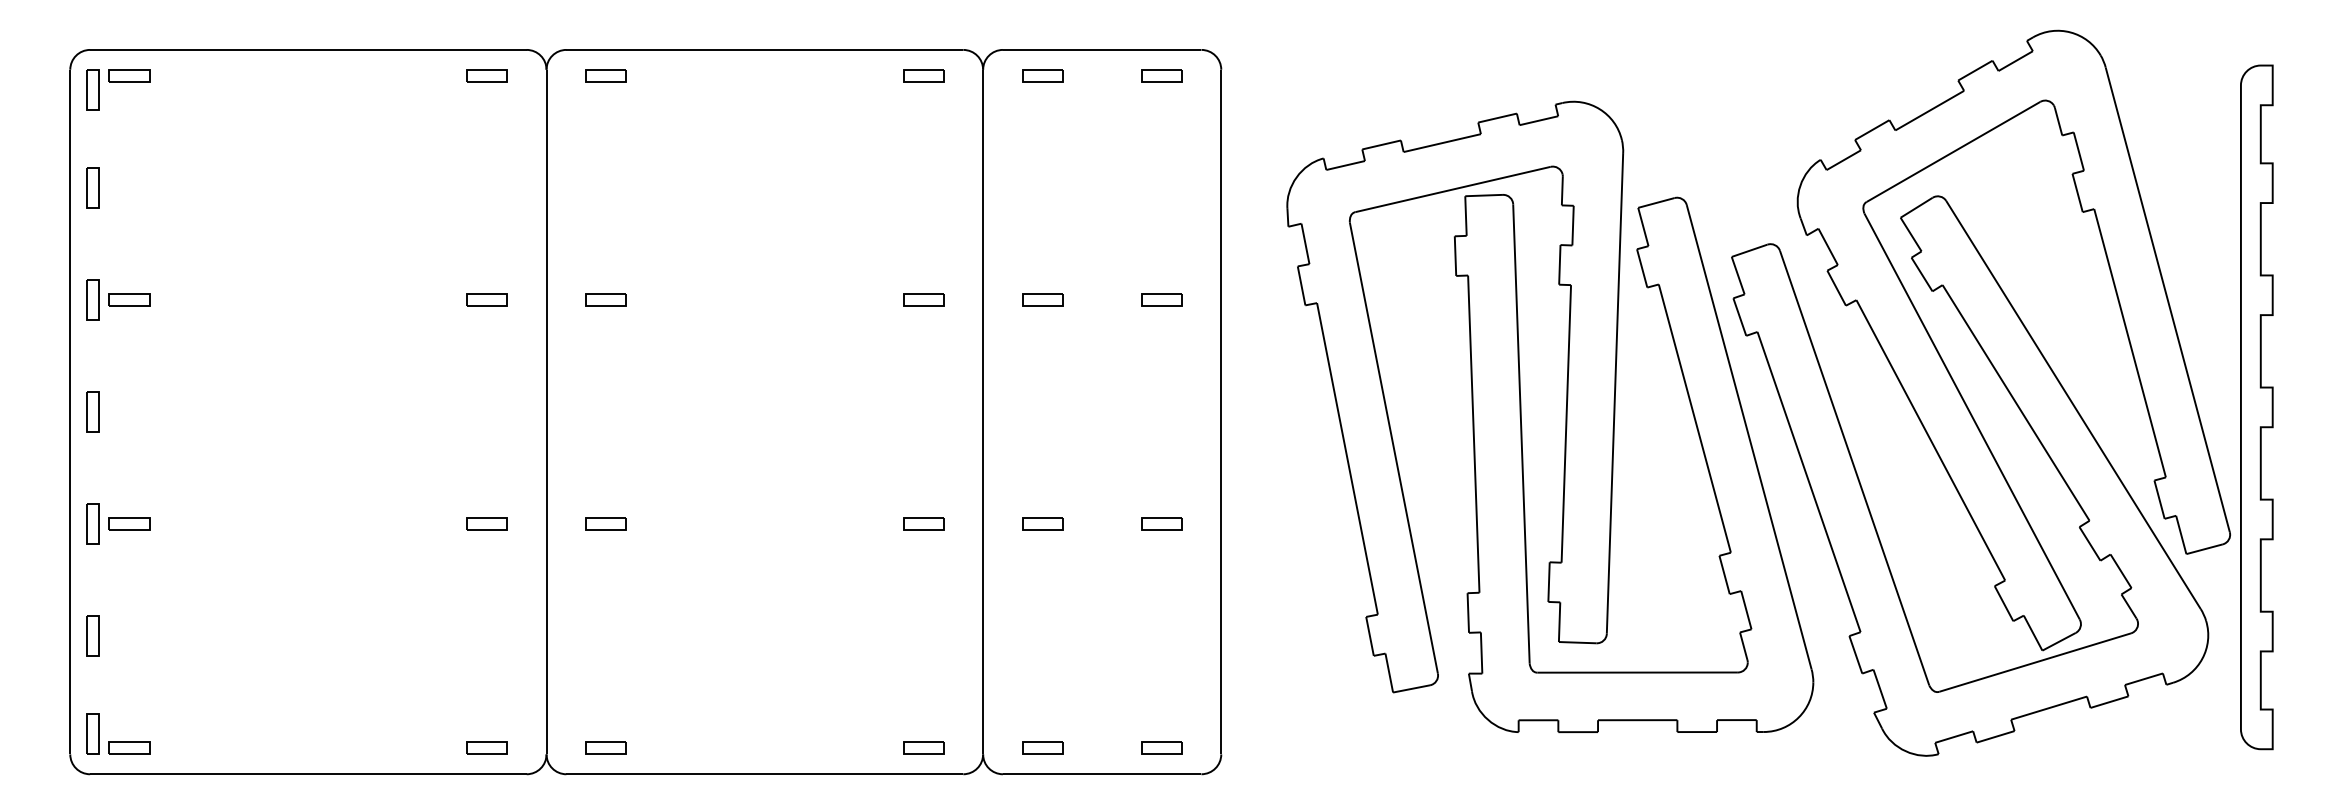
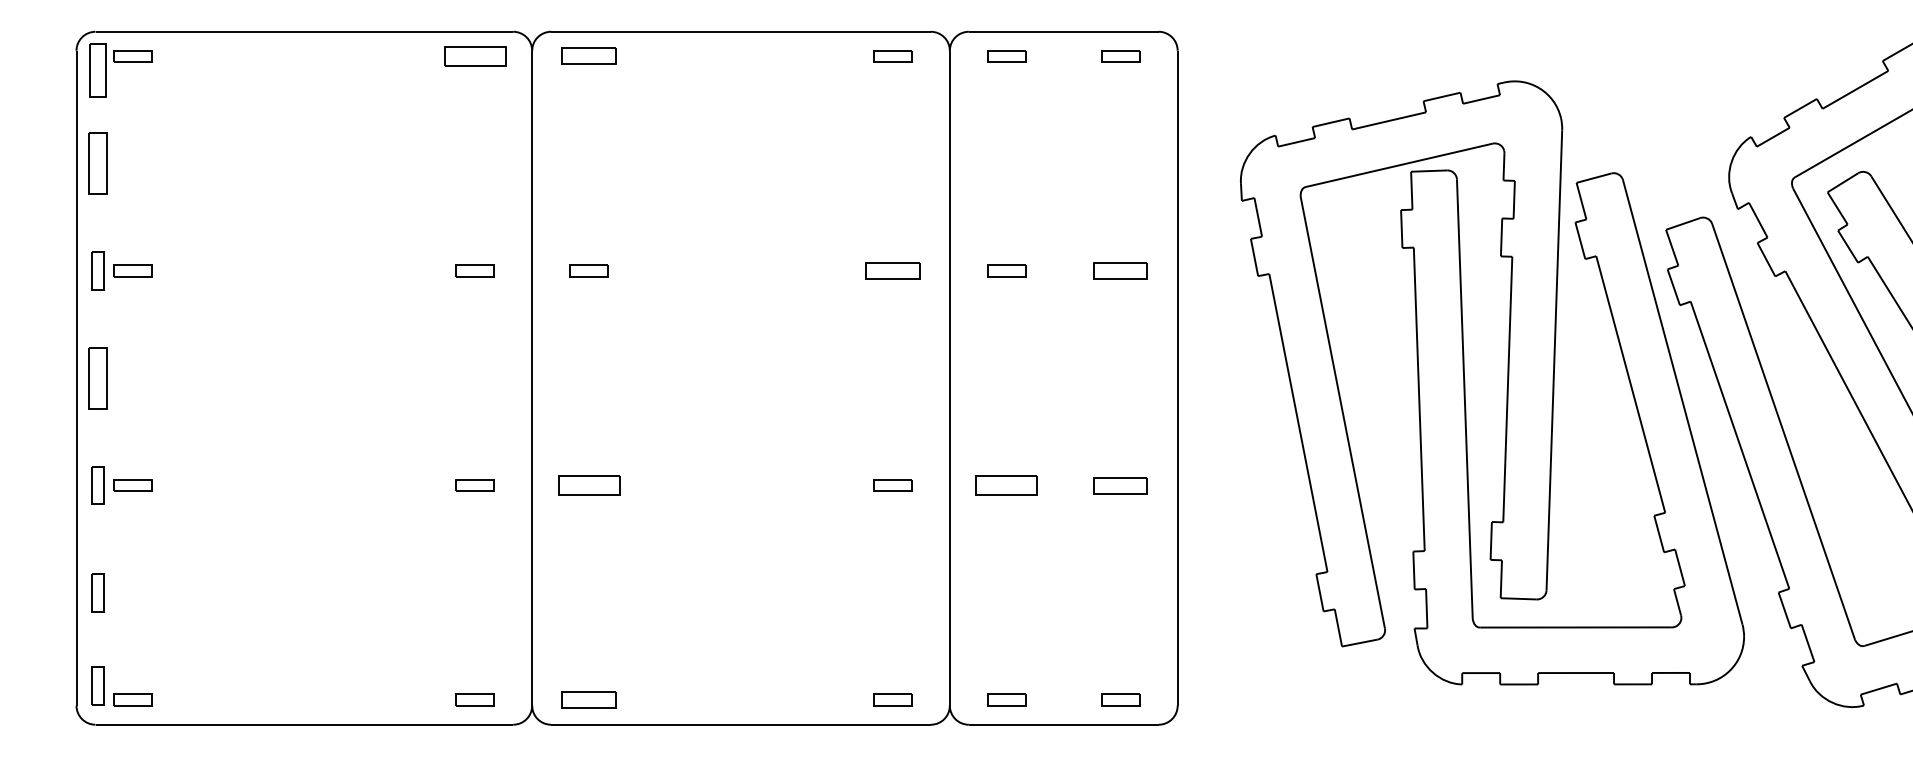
part: (486, 75) -> (474, 56), size x1.6
part: (605, 75) -> (588, 56), size x1.4
part: (92, 89) -> (97, 69), size x1.4
part: (92, 187) -> (97, 163), size x1.6
part: (923, 299) -> (892, 270), size x1.4
part: (1161, 299) -> (1120, 270), size x1.4
part: (92, 411) -> (97, 377), size x1.6
part: (605, 523) -> (588, 484), size x1.6
part: (1042, 523) -> (1006, 484), size x1.6
part: (1161, 523) -> (1120, 484), size x1.4
part: (605, 747) -> (588, 699), size x1.4

